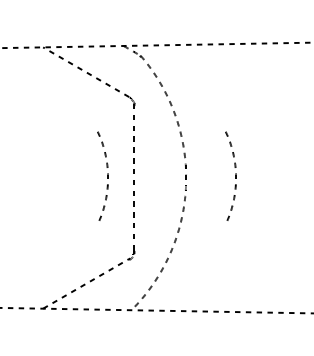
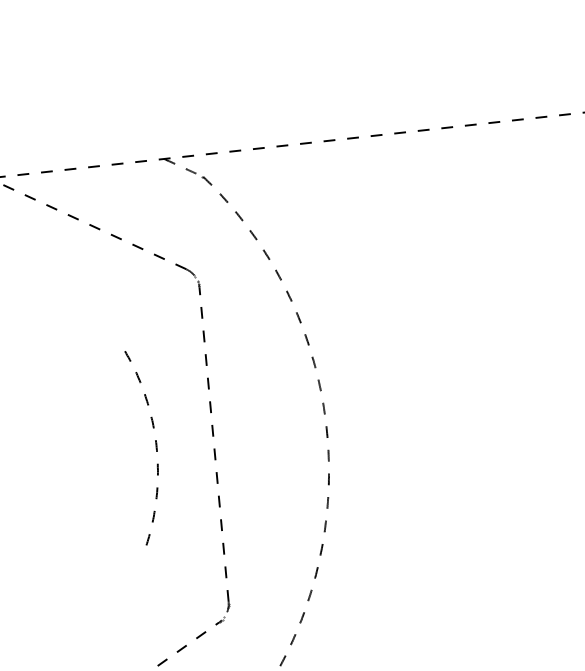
curve: (235, 175) -> (434, 418), removed

